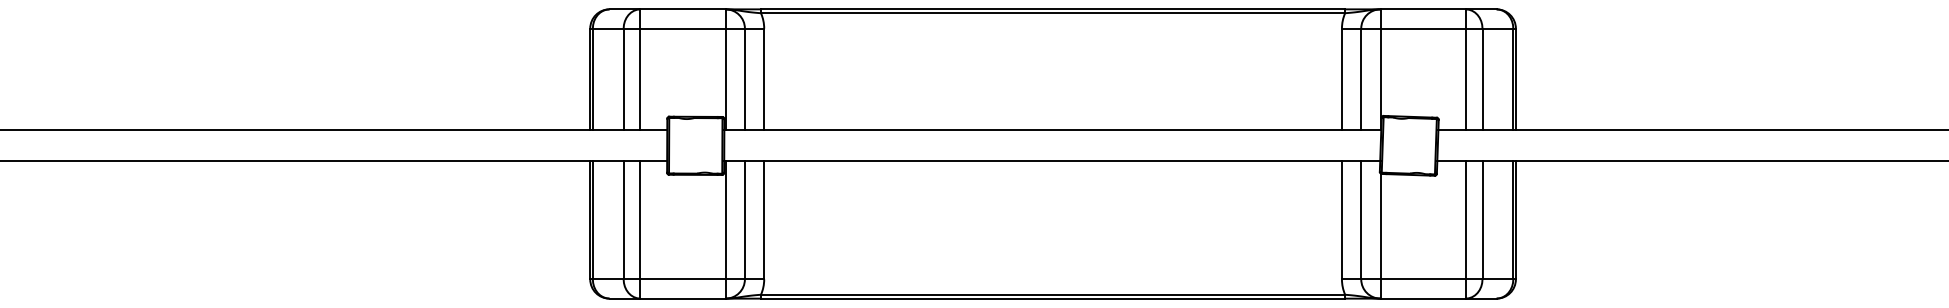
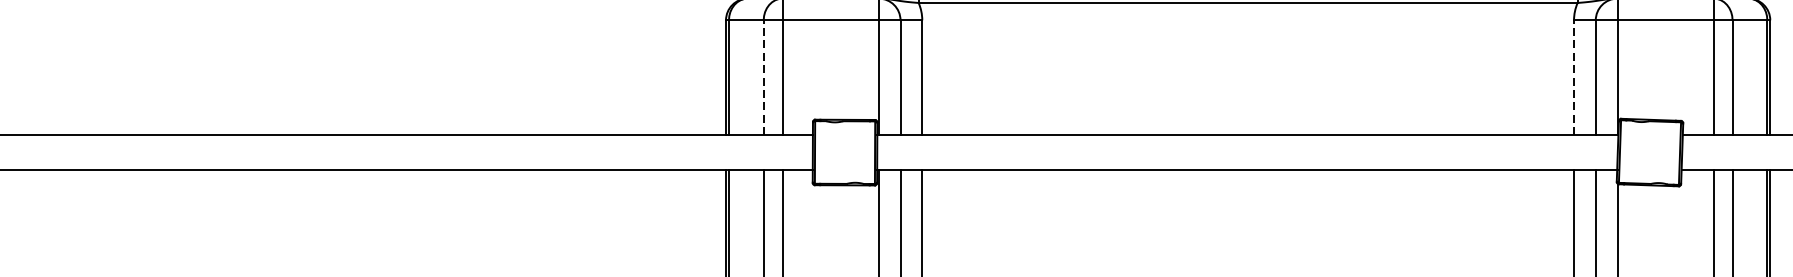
line: (623, 79) -> (763, 77), solid -> dashed
line: (1341, 79) -> (1573, 77), solid -> dashed

